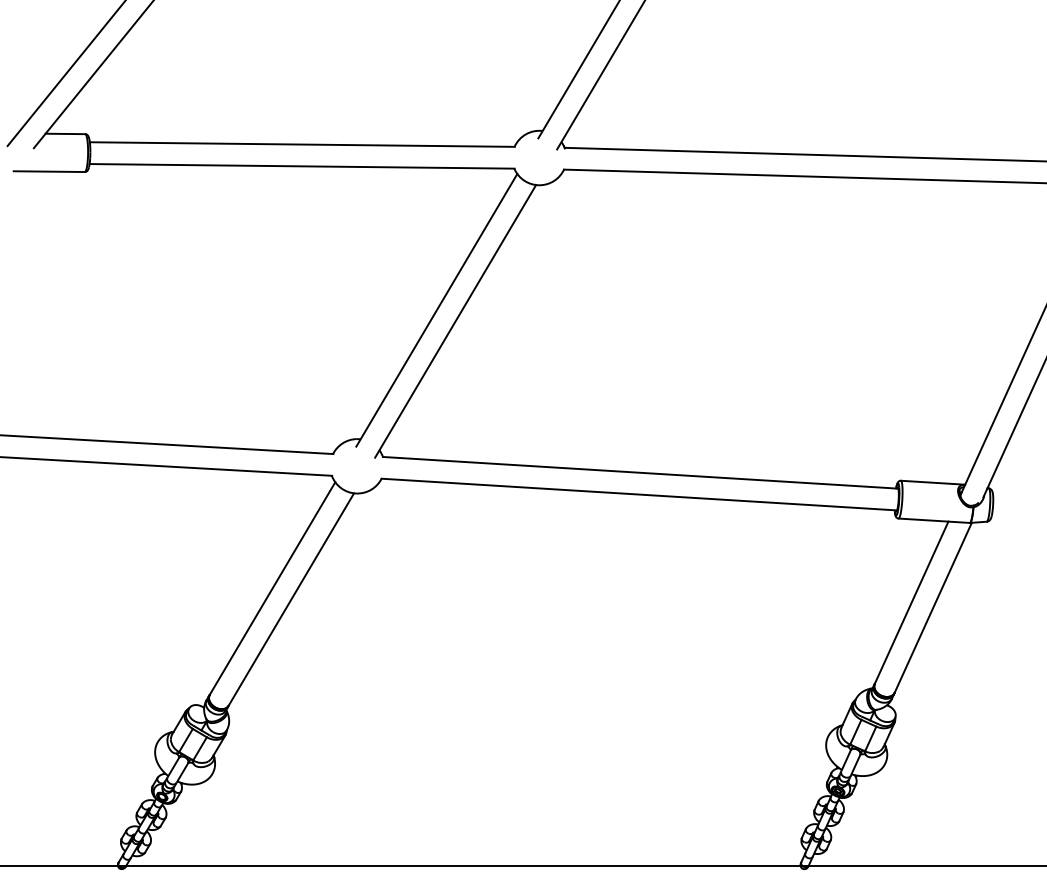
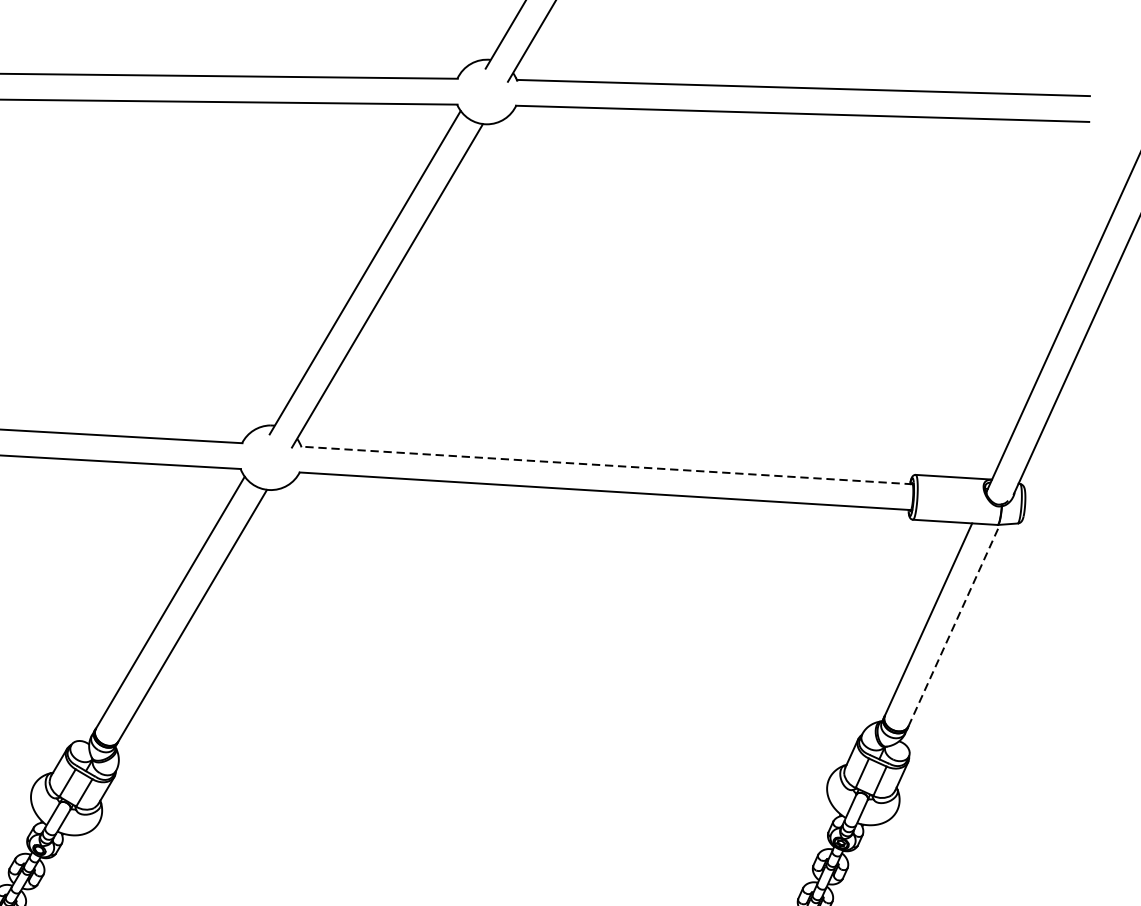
line: (640, 472) -> (606, 465), solid -> dashed
line: (933, 607) -> (954, 625), solid -> dashed

